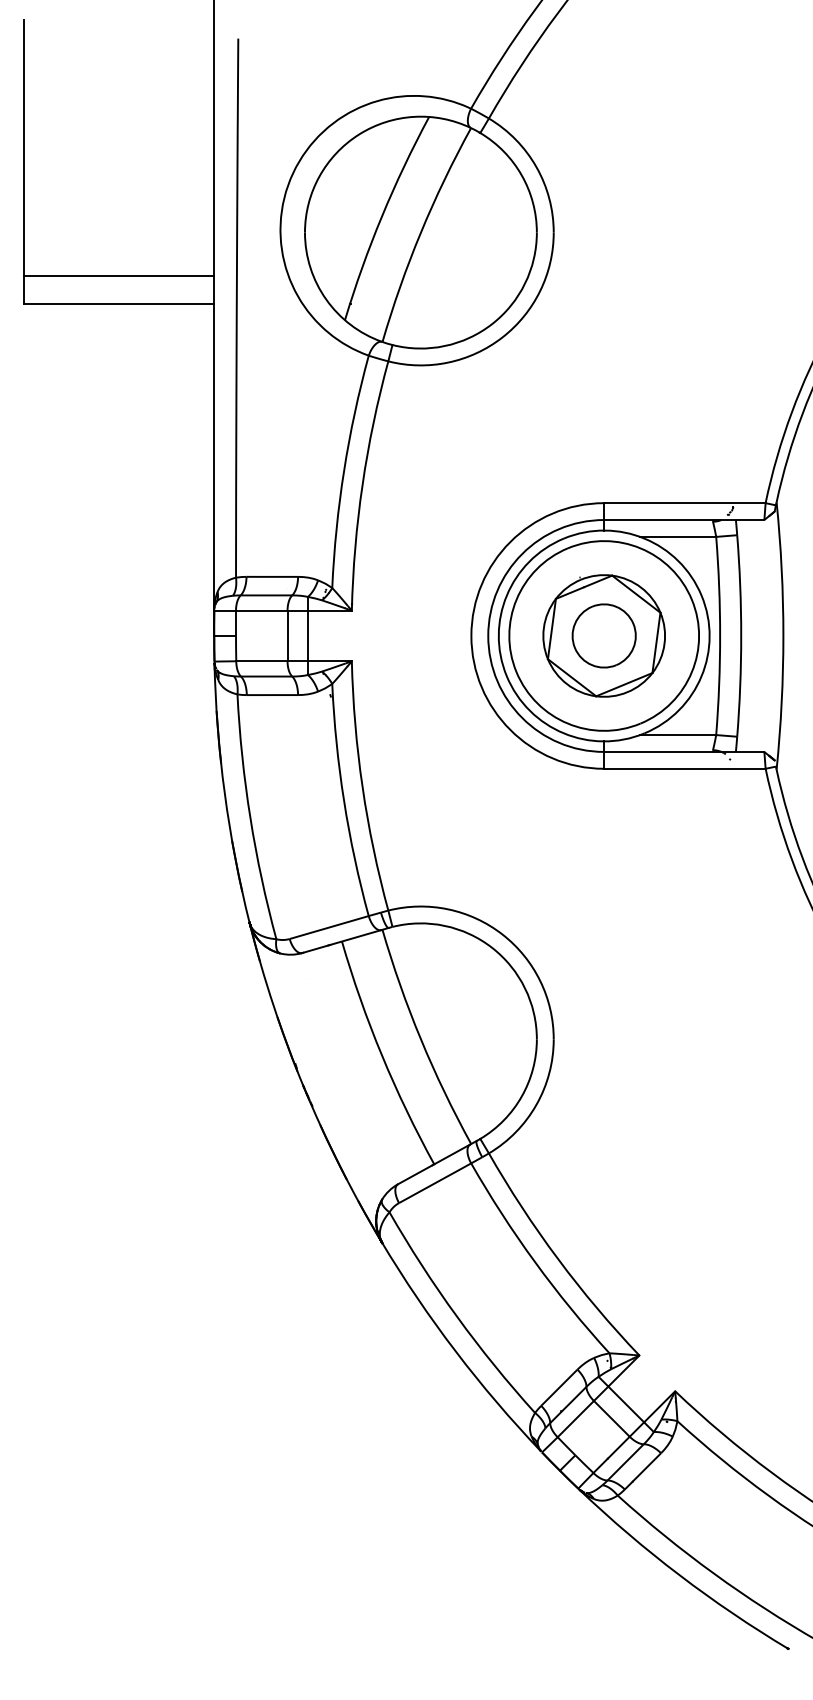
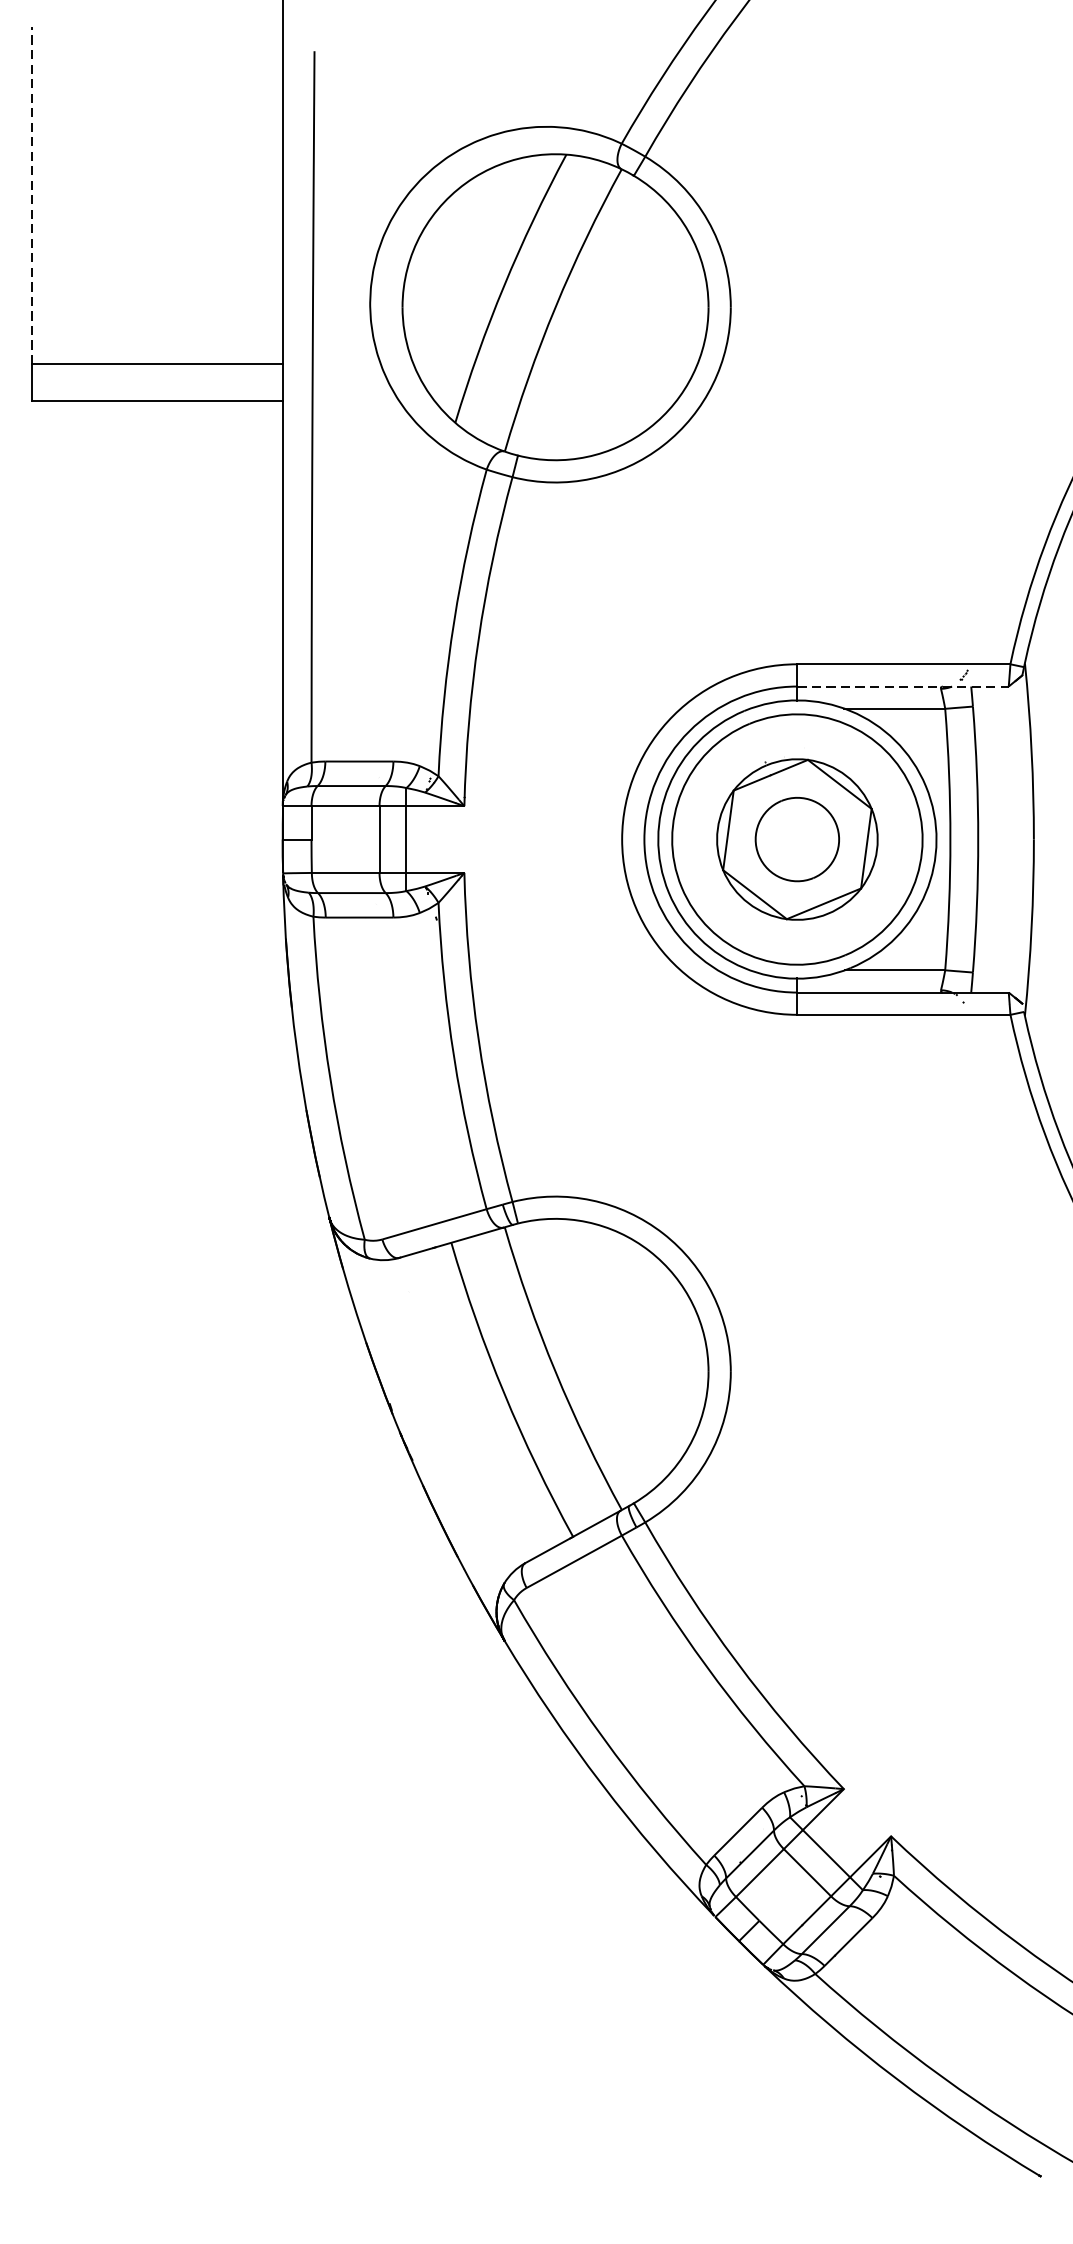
line: (24, 147) -> (32, 194), solid -> dashed
line: (684, 520) -> (903, 687), solid -> dashed

